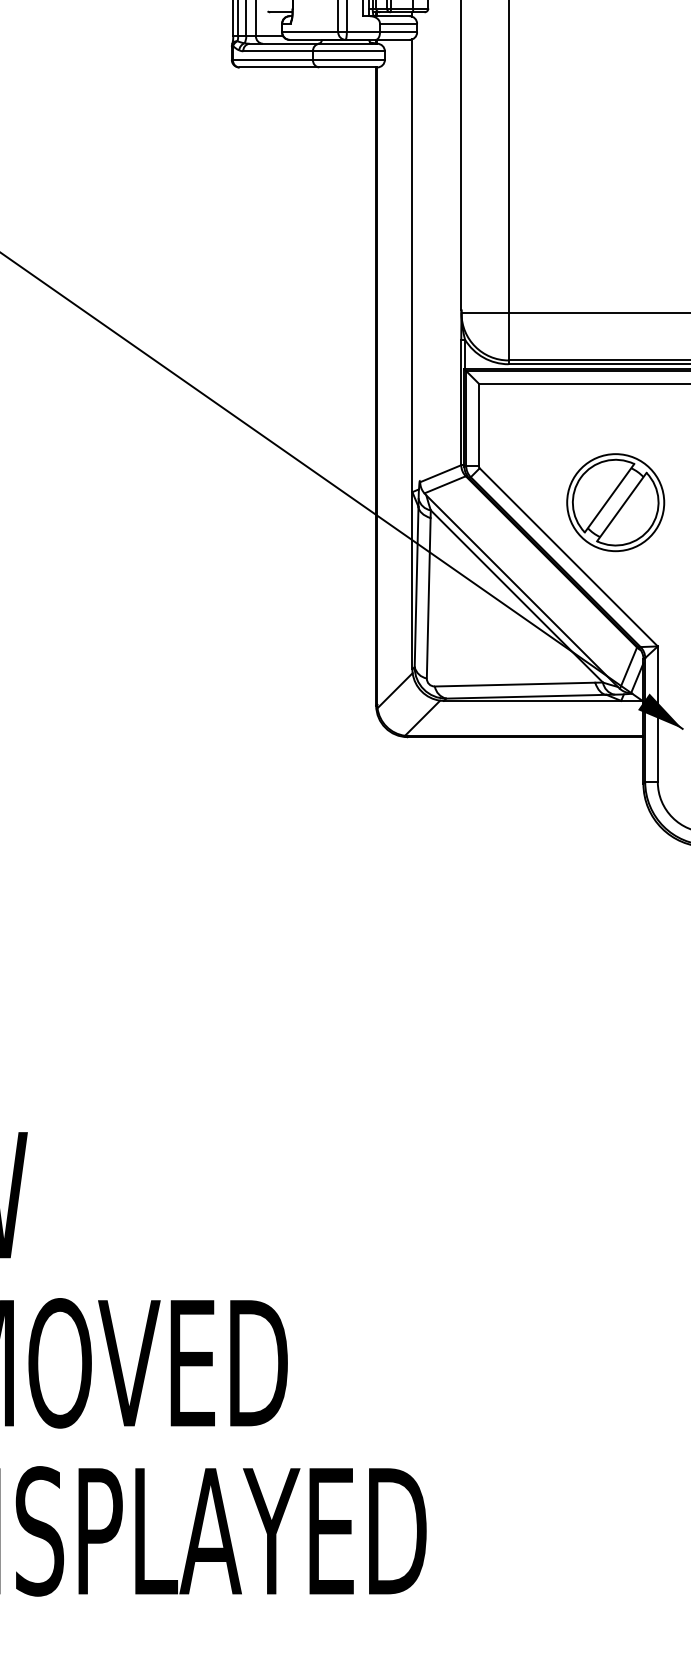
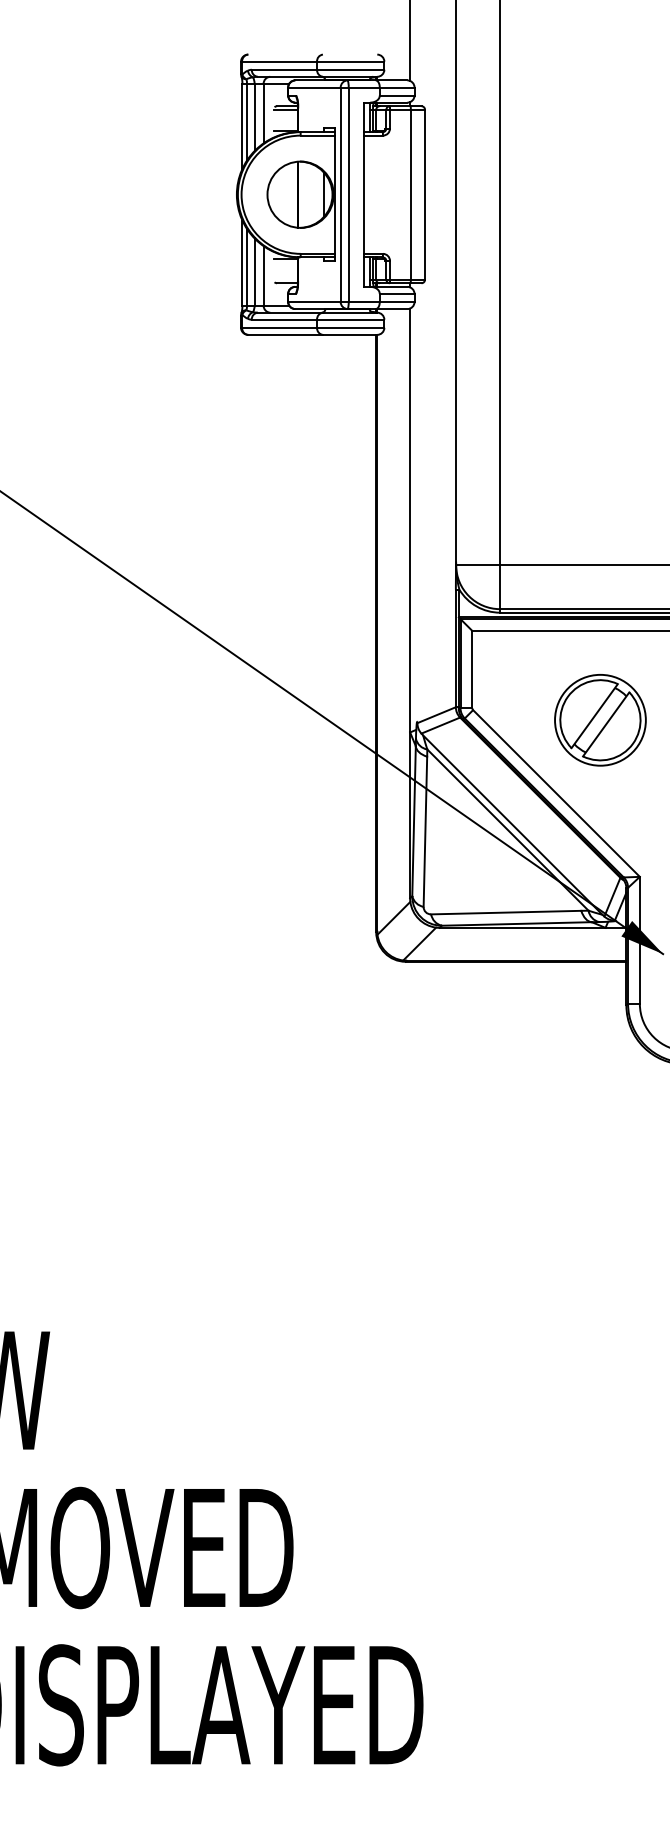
part: (615, 502) -> (600, 720), moved

